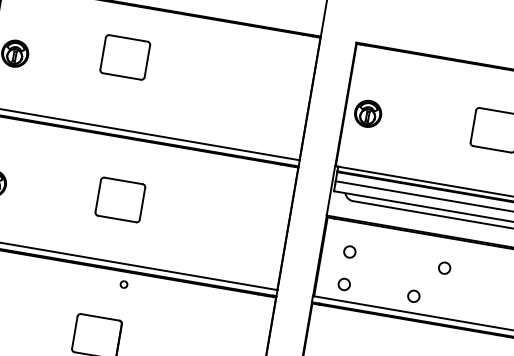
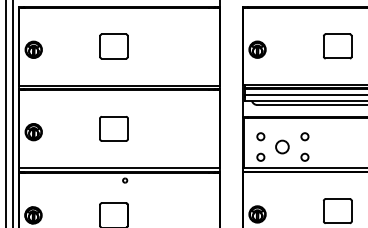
part: (124, 57) -> (113, 46), moved
circle: (443, 267) -> (304, 136), moved
circle: (381, 273) -> (282, 146), added

